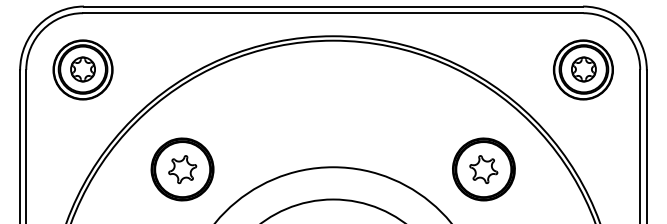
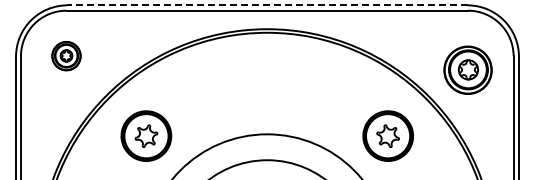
line: (333, 6) -> (267, 5), solid -> dashed
part: (83, 69) -> (66, 55), size x0.6
part: (582, 69) -> (467, 69), moved

